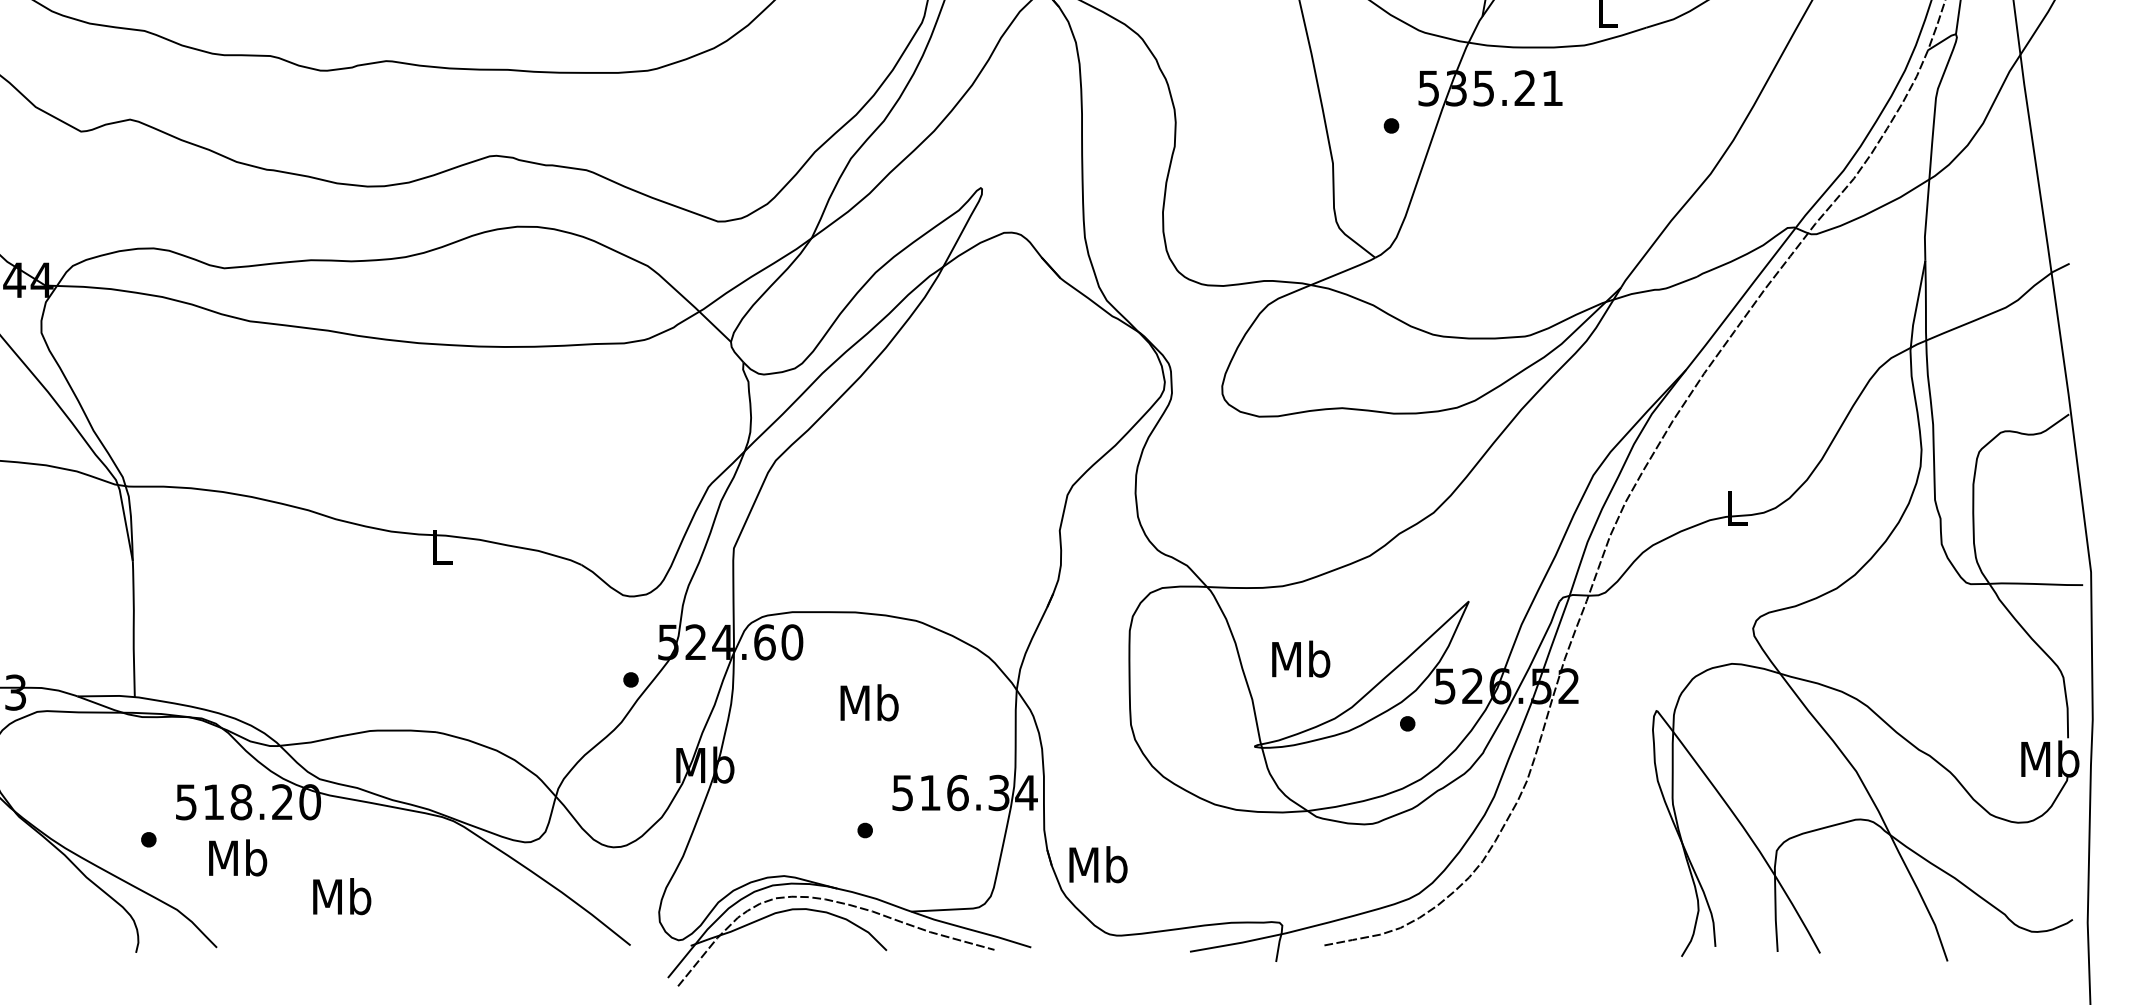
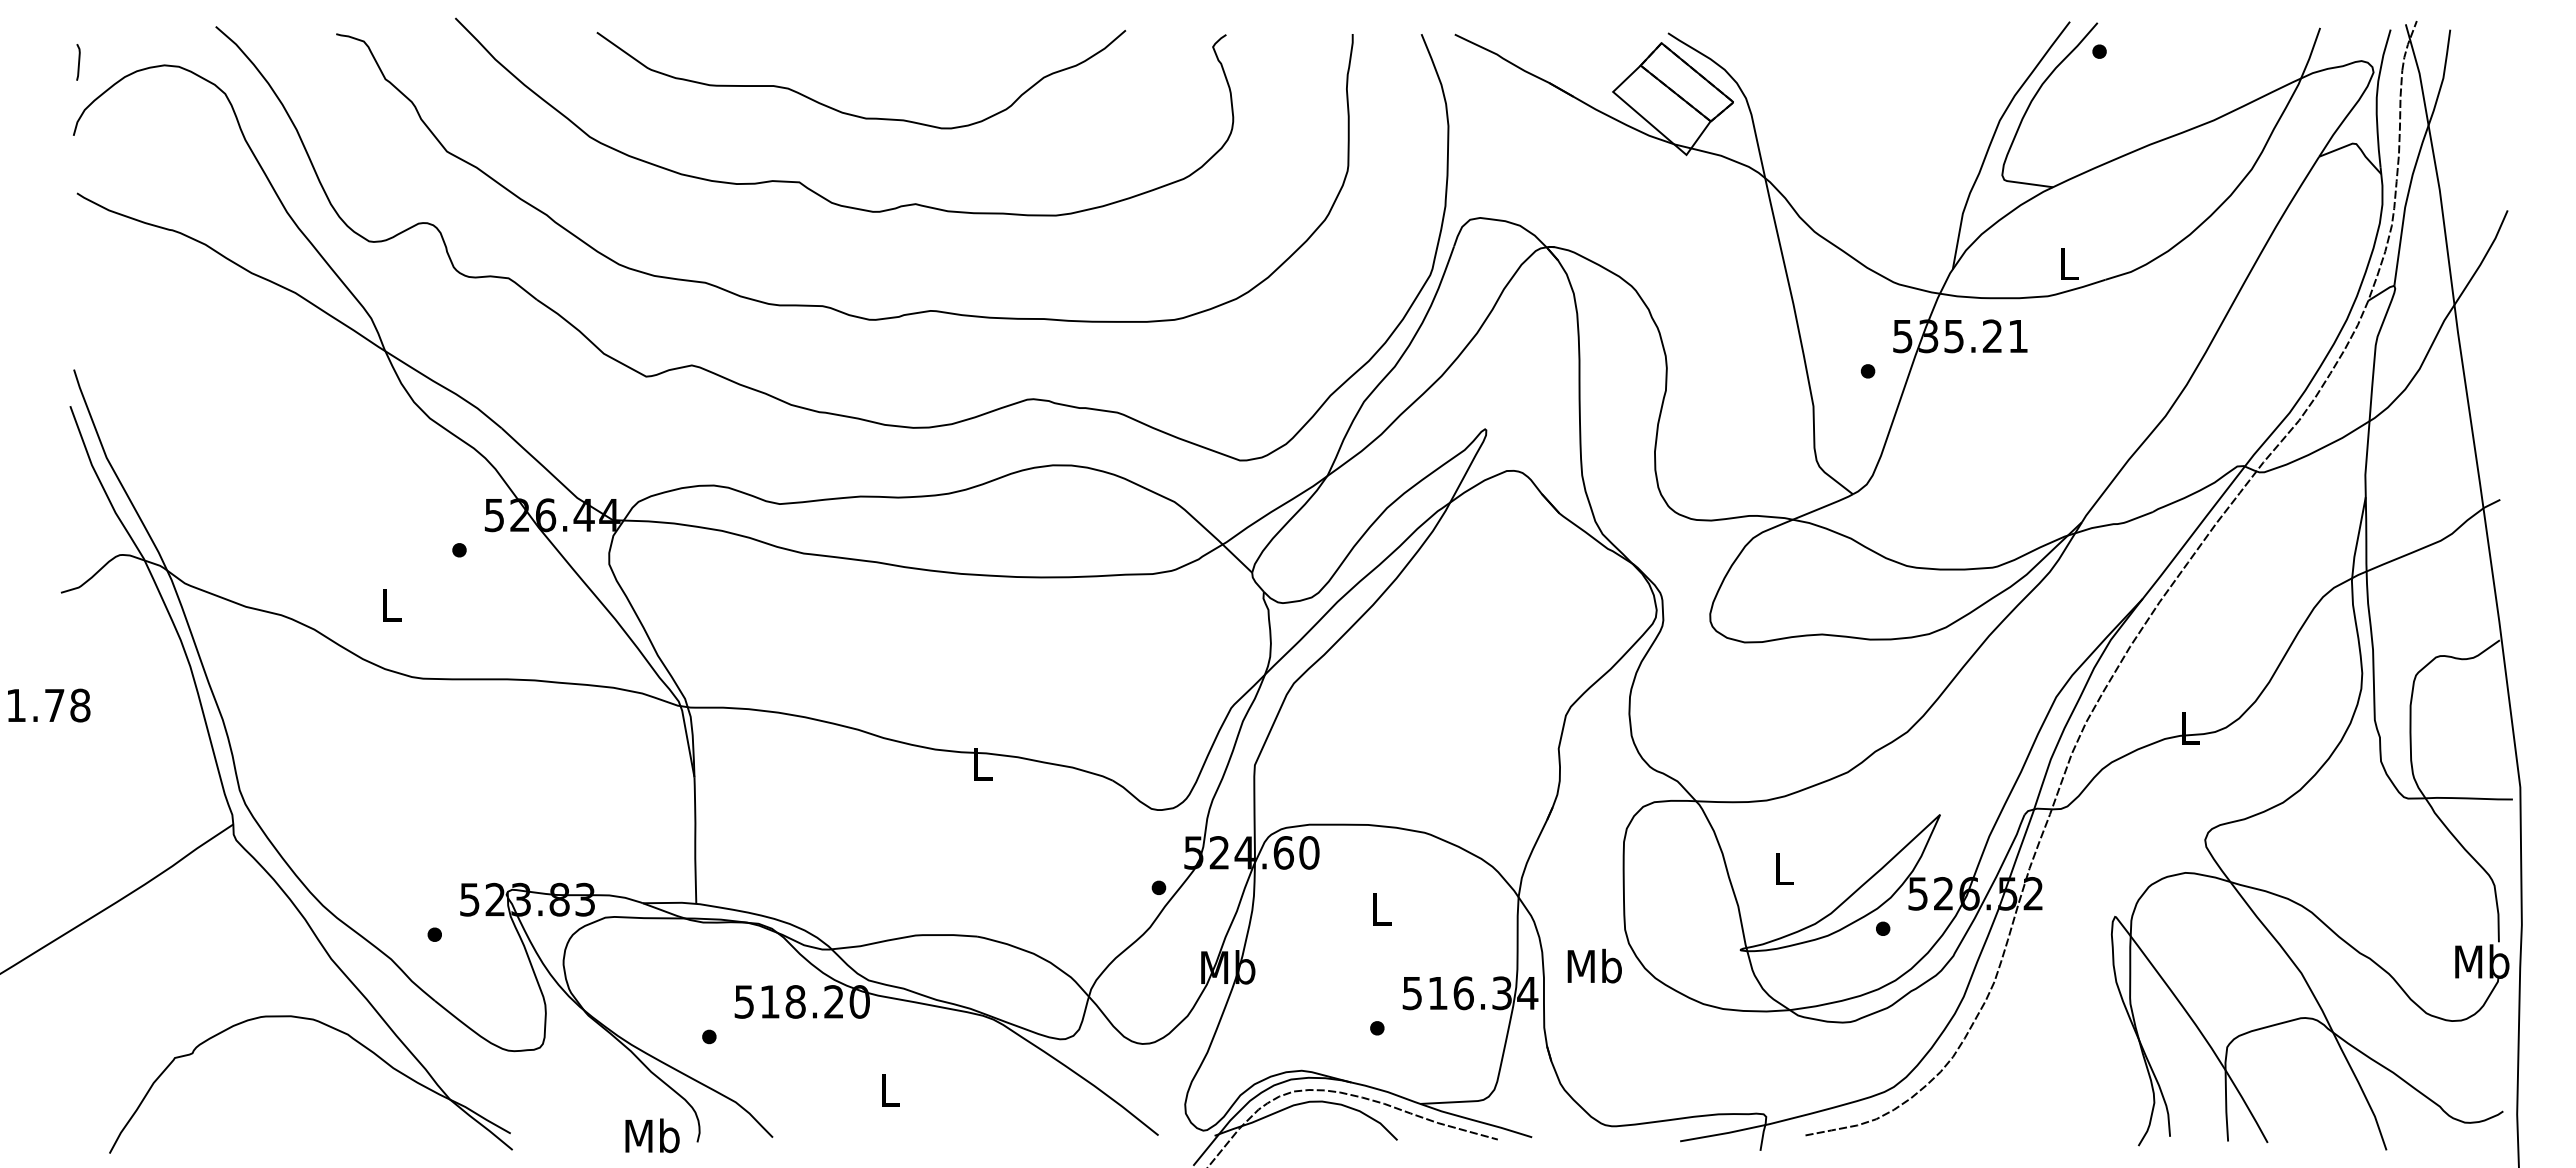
text: (1300, 659) -> (1783, 868), Mb -> L
text: (869, 702) -> (1381, 908), Mb -> L
text: (237, 857) -> (652, 1135), moved
text: (1098, 863) -> (1594, 965), moved
text: (342, 896) -> (889, 1089), Mb -> L

